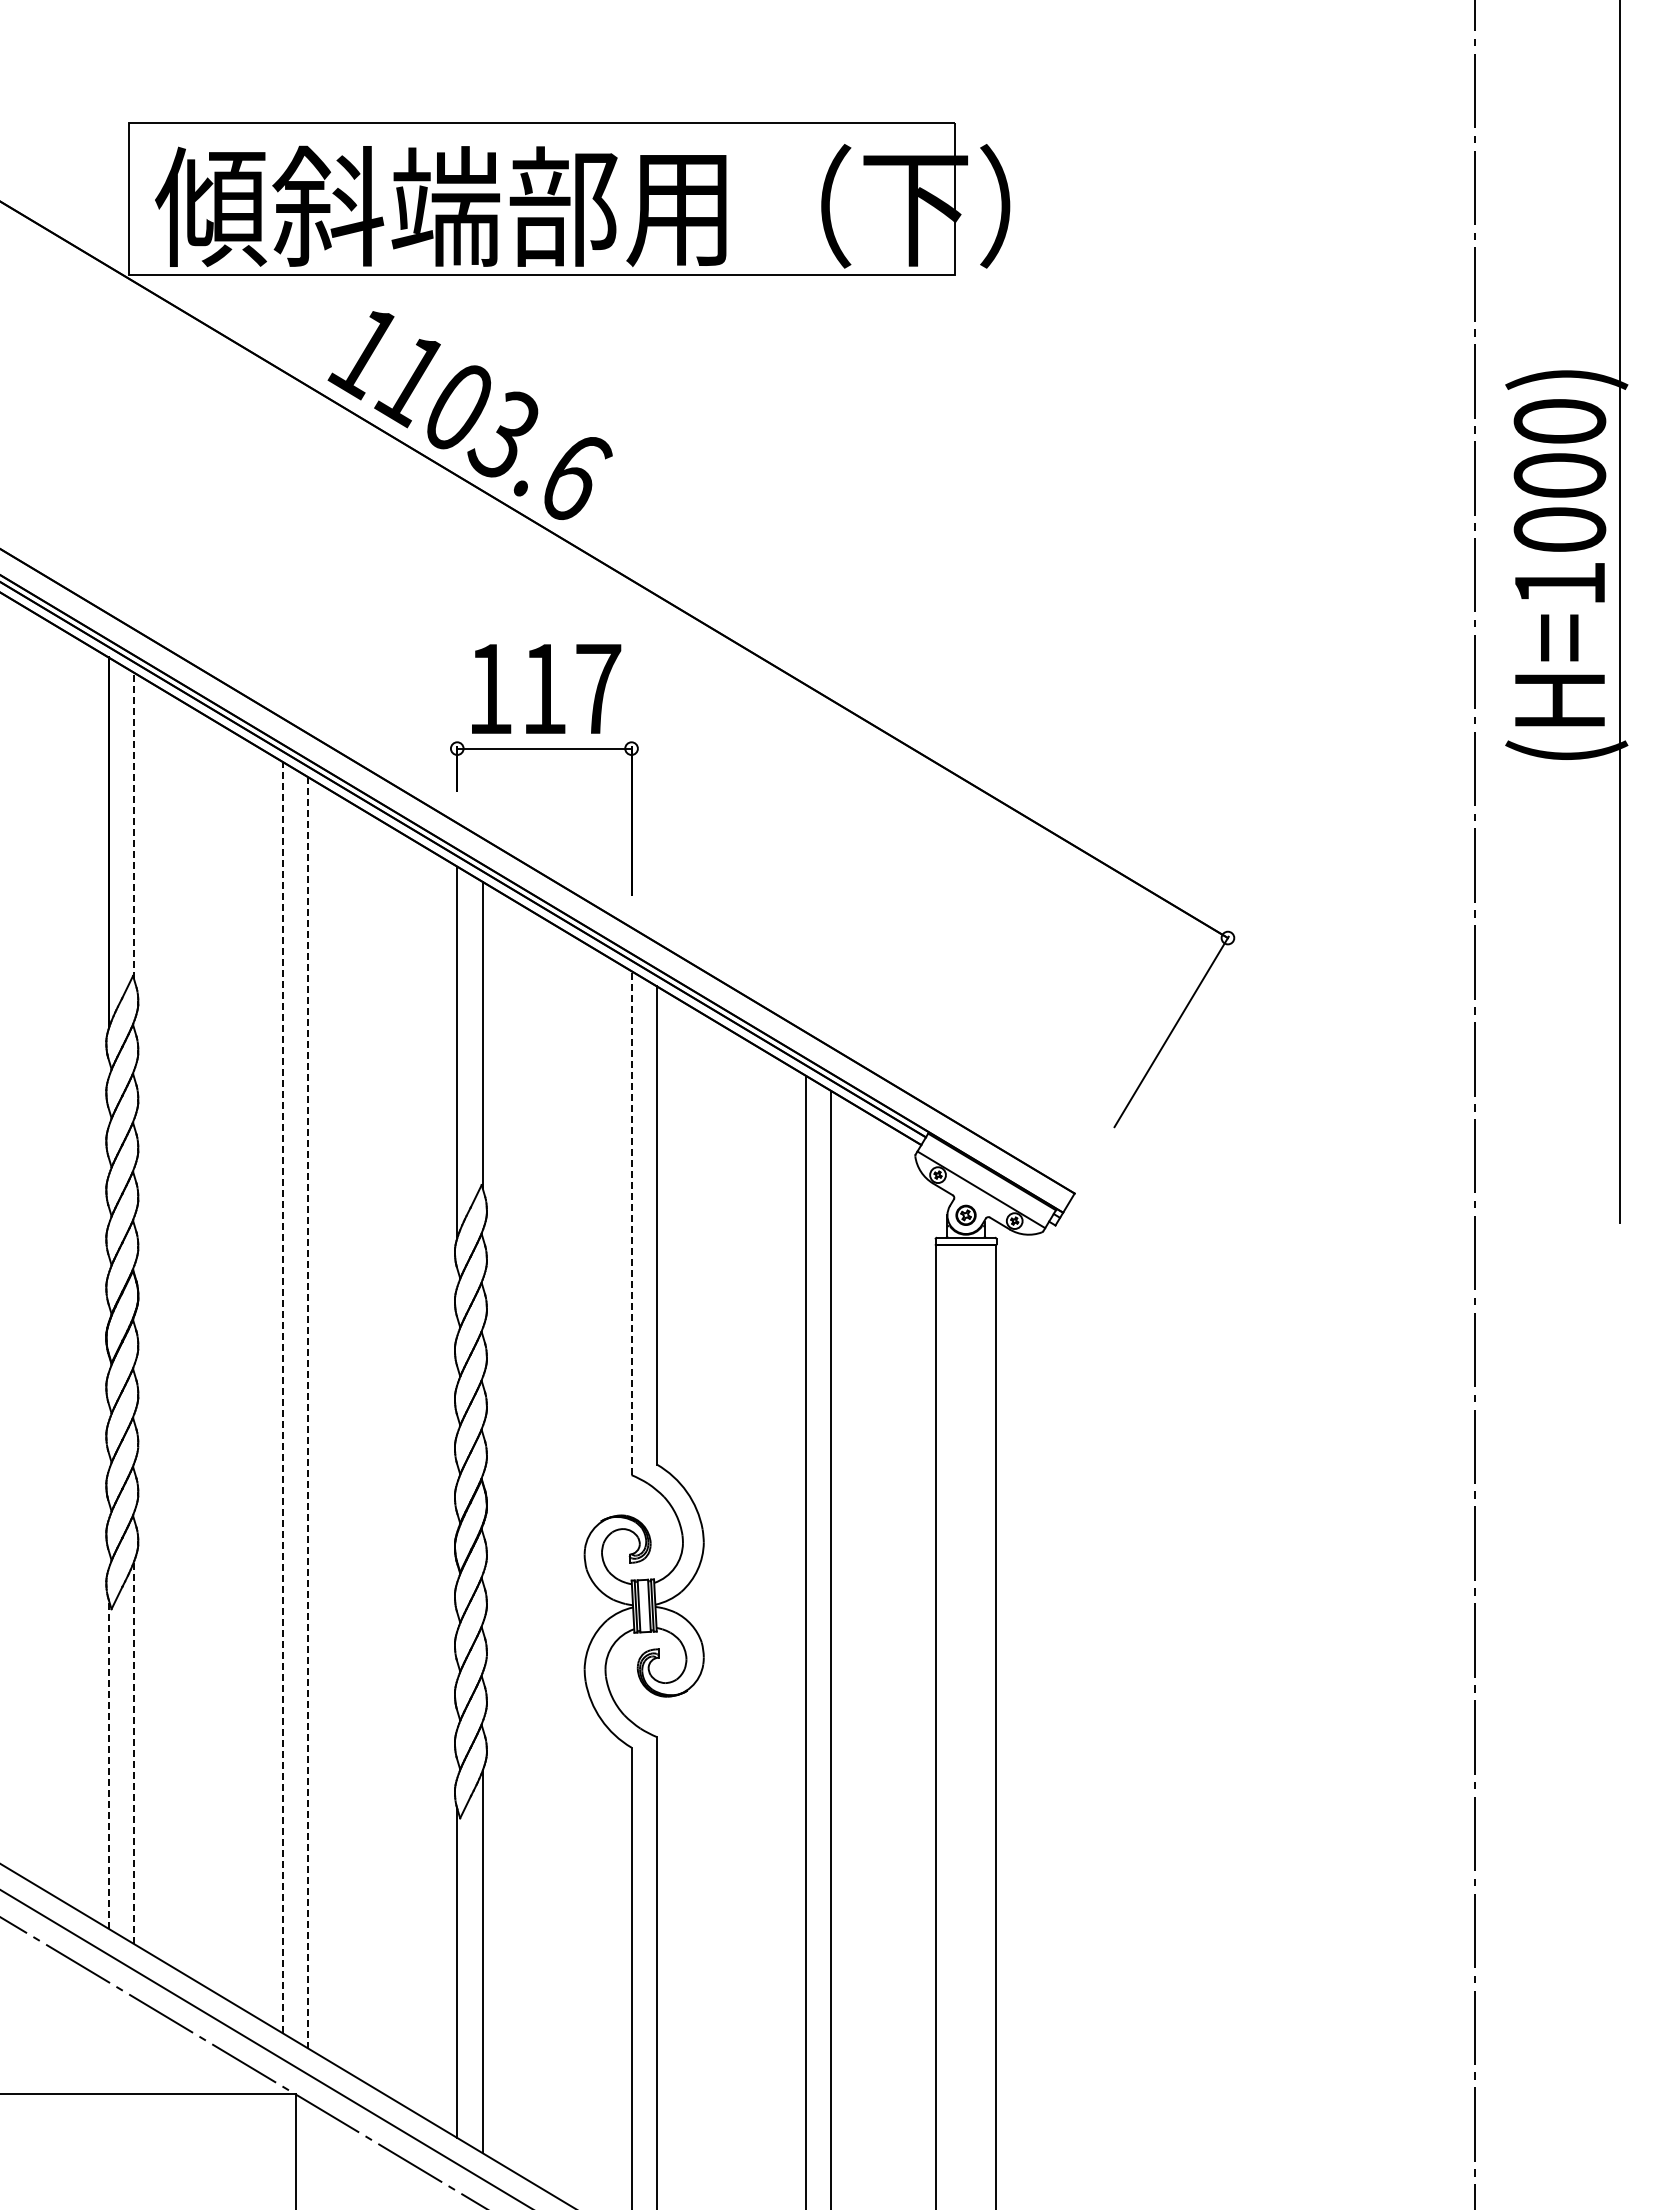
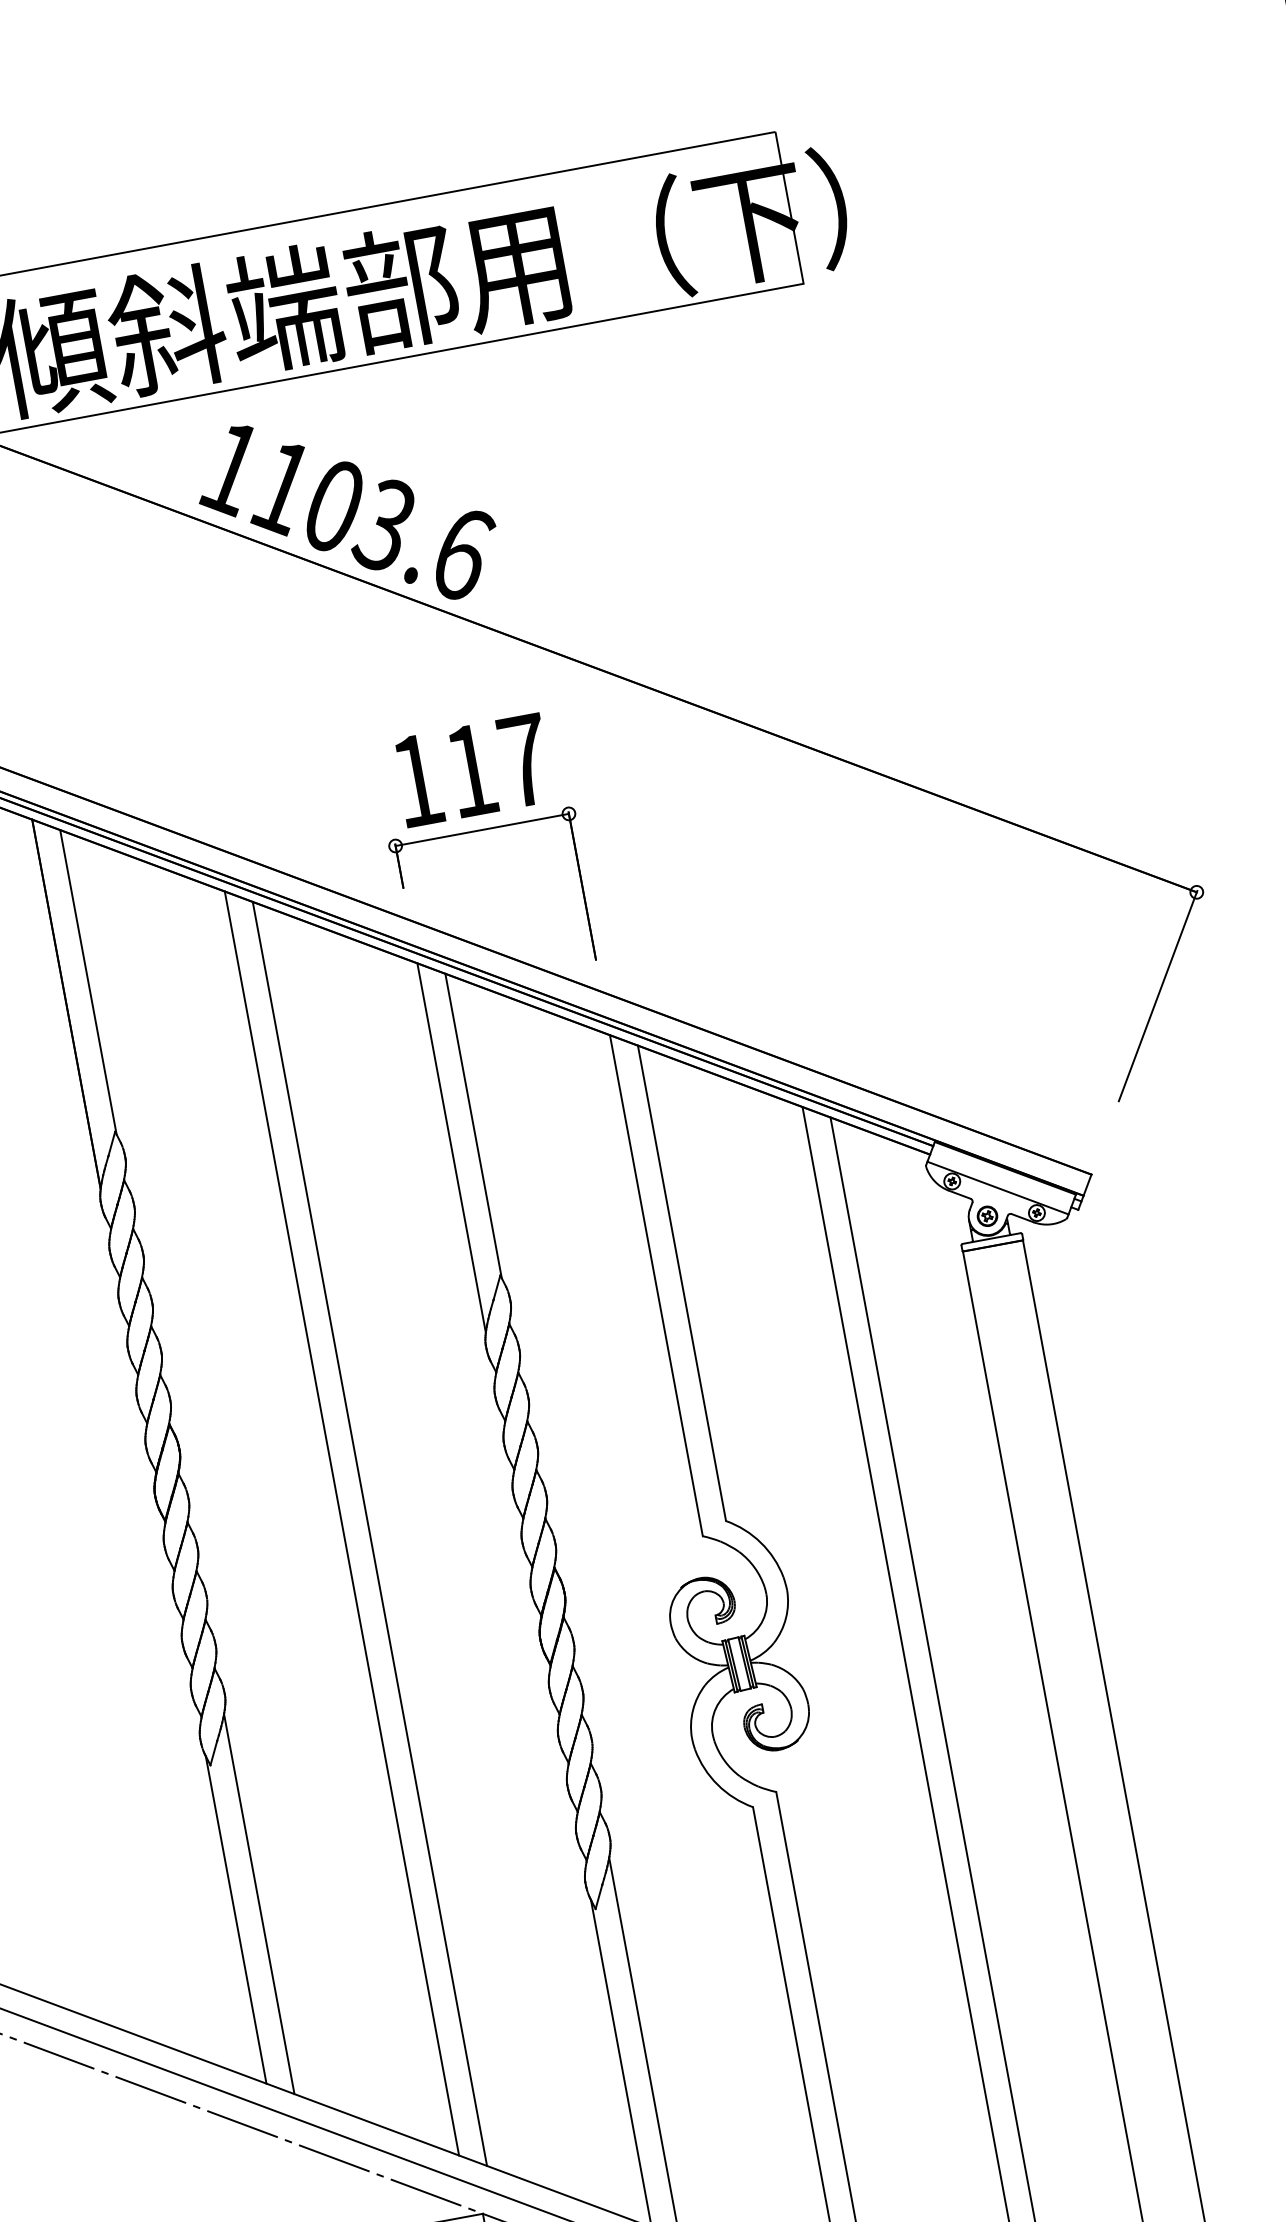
line: (133, 825) -> (87, 982), dashed -> solid
line: (631, 1223) -> (656, 1286), dashed -> solid
line: (282, 1397) -> (341, 1523), dashed -> solid
line: (308, 1412) -> (370, 1533), dashed -> solid
line: (133, 1752) -> (258, 1903), dashed -> solid
line: (108, 1764) -> (236, 1920), dashed -> solid

